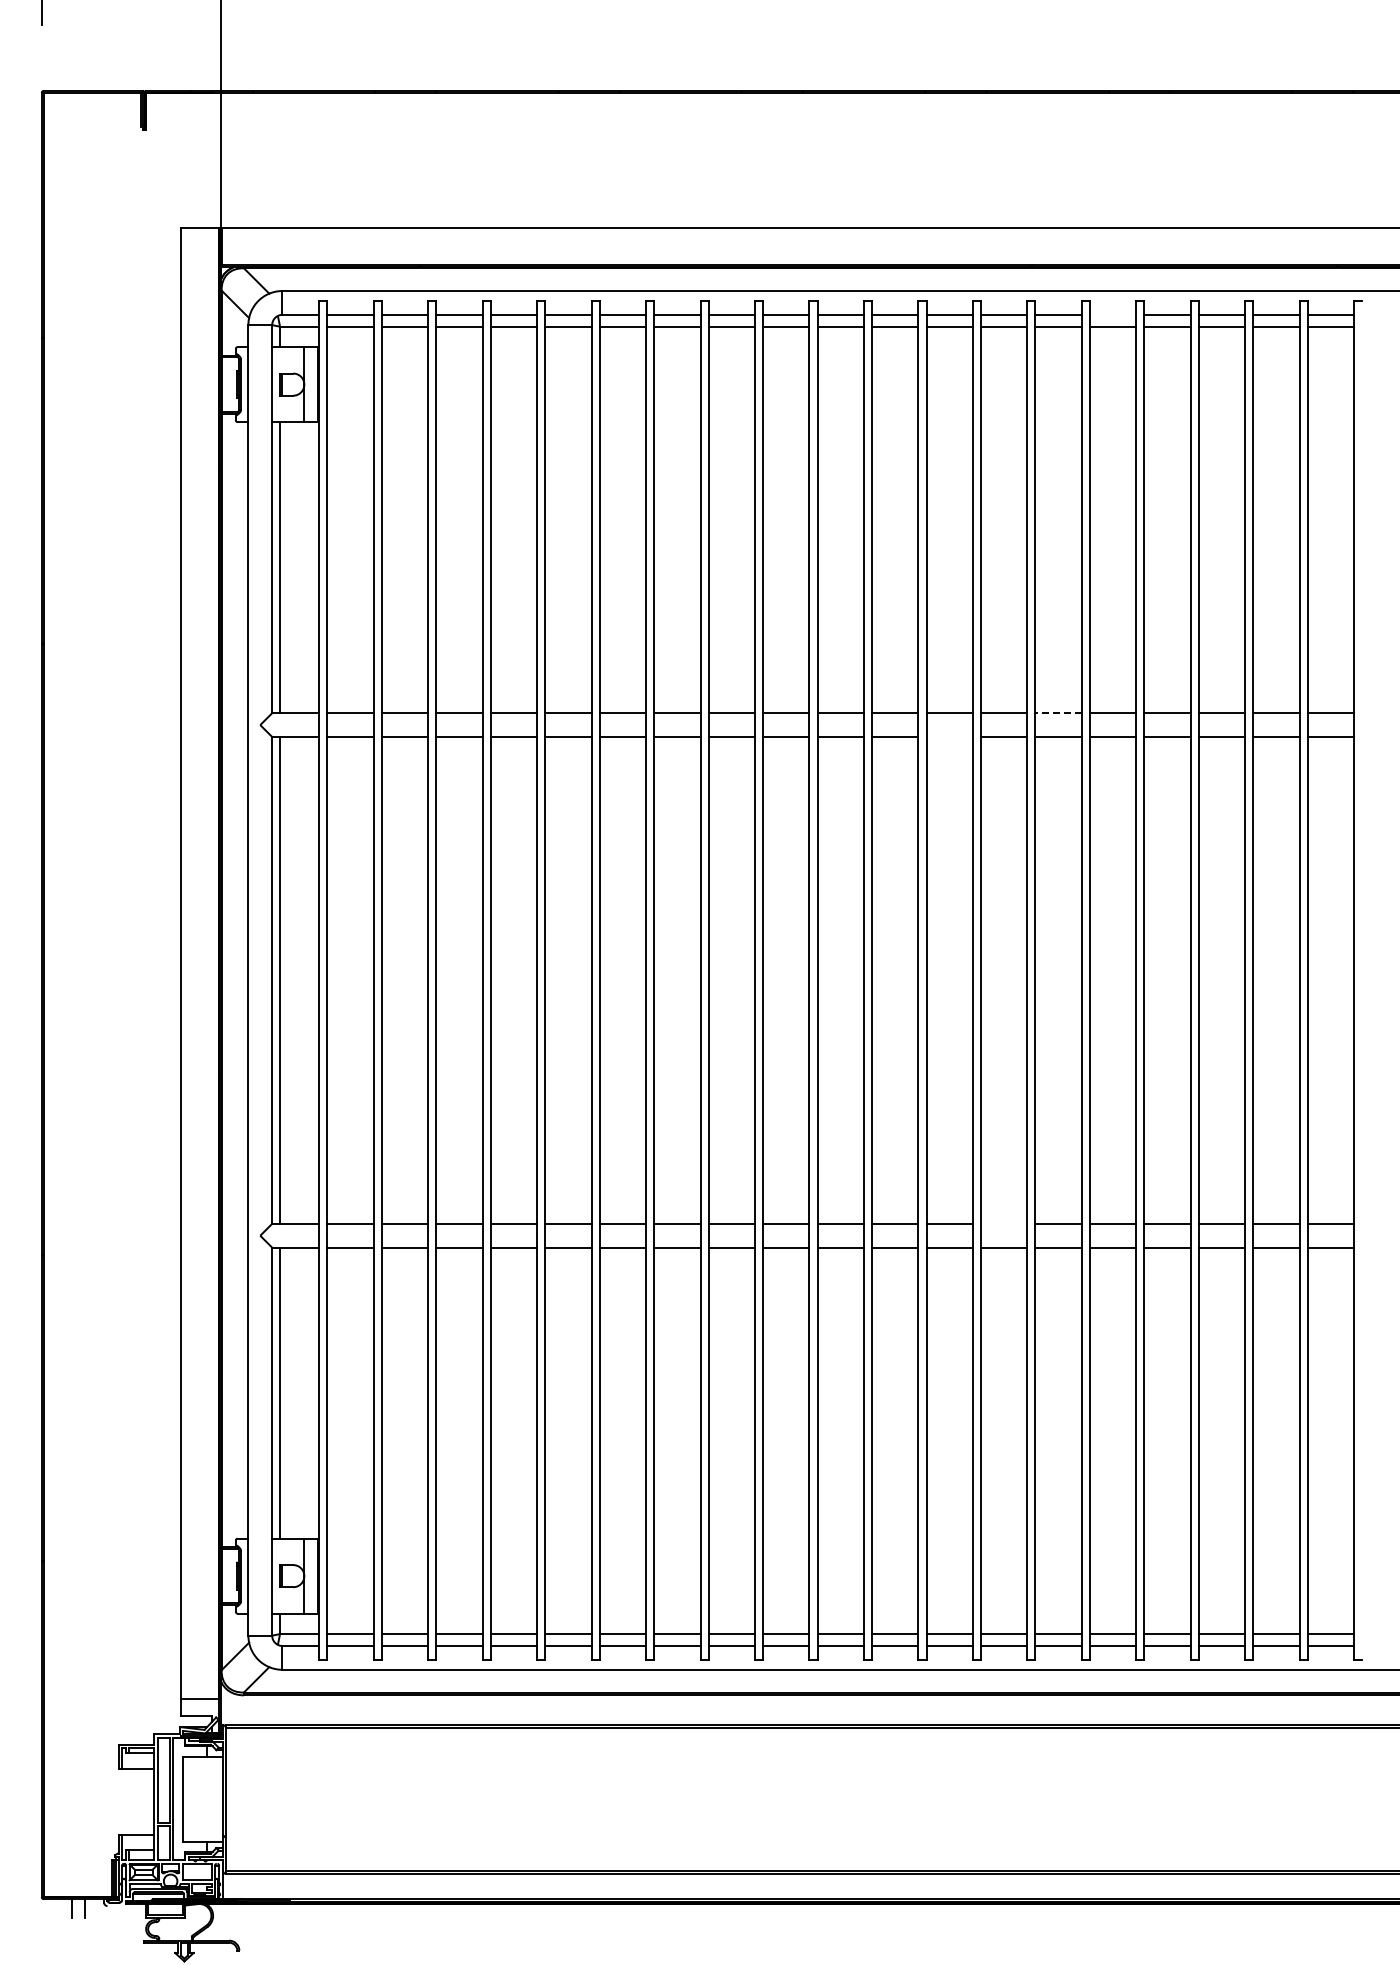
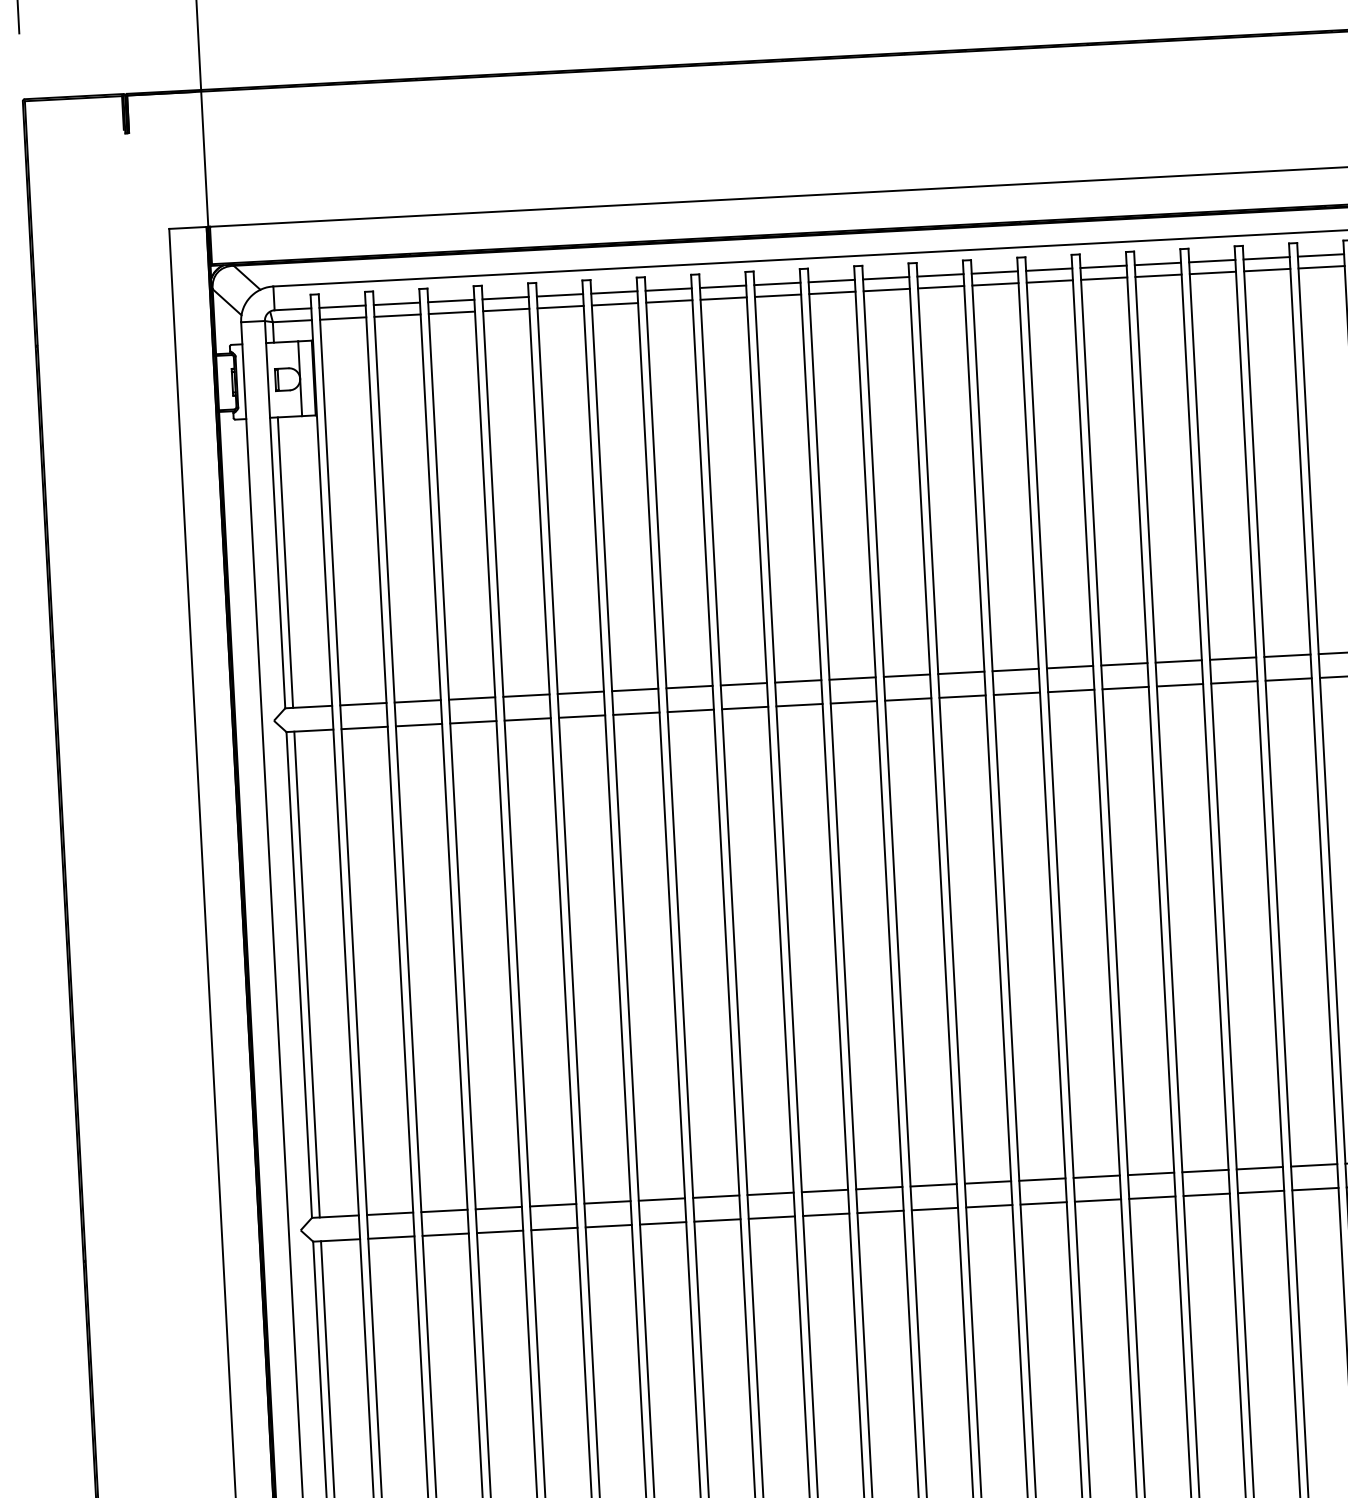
line: (1112, 314) -> (1102, 266), added
line: (1058, 713) -> (1069, 667), dashed -> solid
line: (949, 737) -> (962, 697), added
line: (1004, 1223) -> (1042, 1179), added

